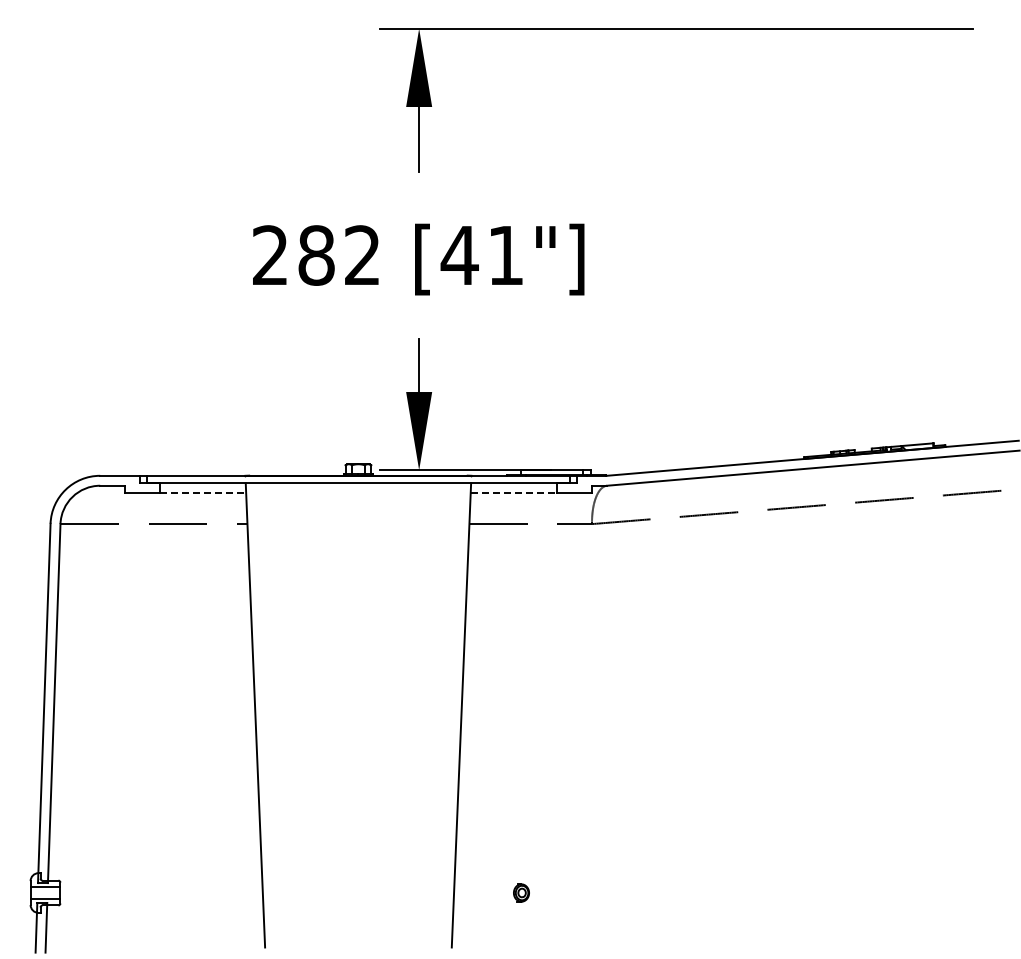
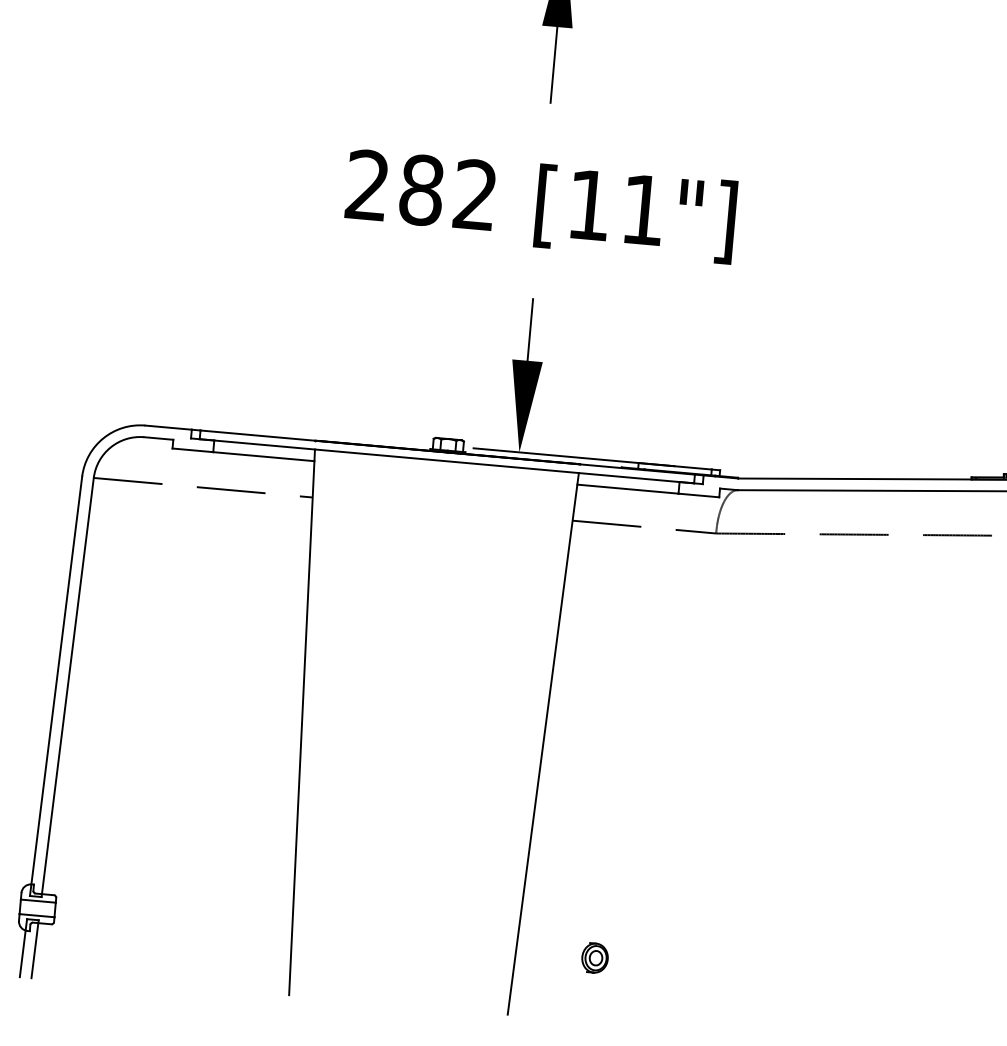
text: (459, 255) -> (589, 205), [41"] -> [11"]
line: (203, 493) -> (264, 457), dashed -> solid
line: (514, 493) -> (628, 489), dashed -> solid
part: (521, 892) -> (595, 957), size x1.43

